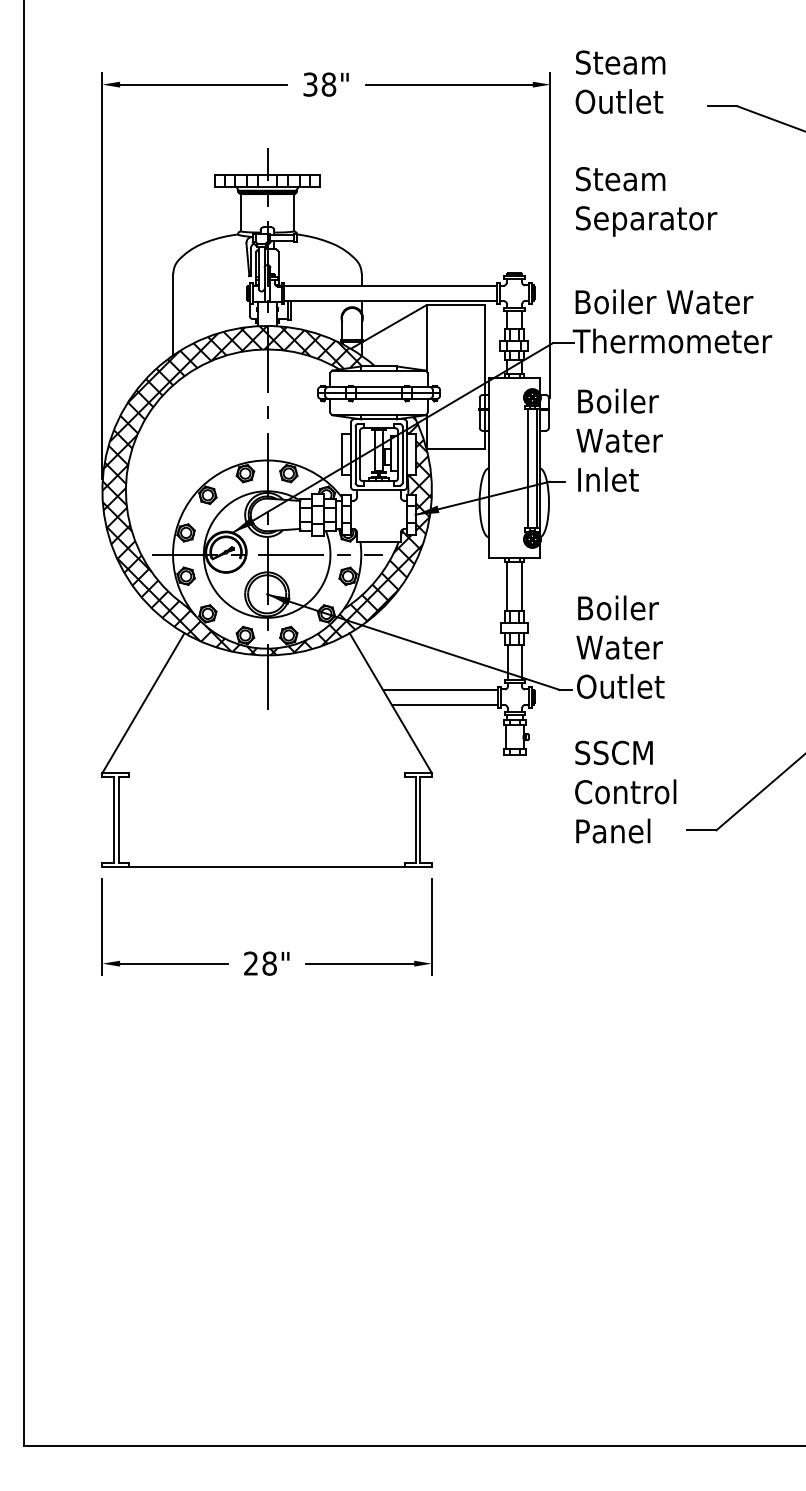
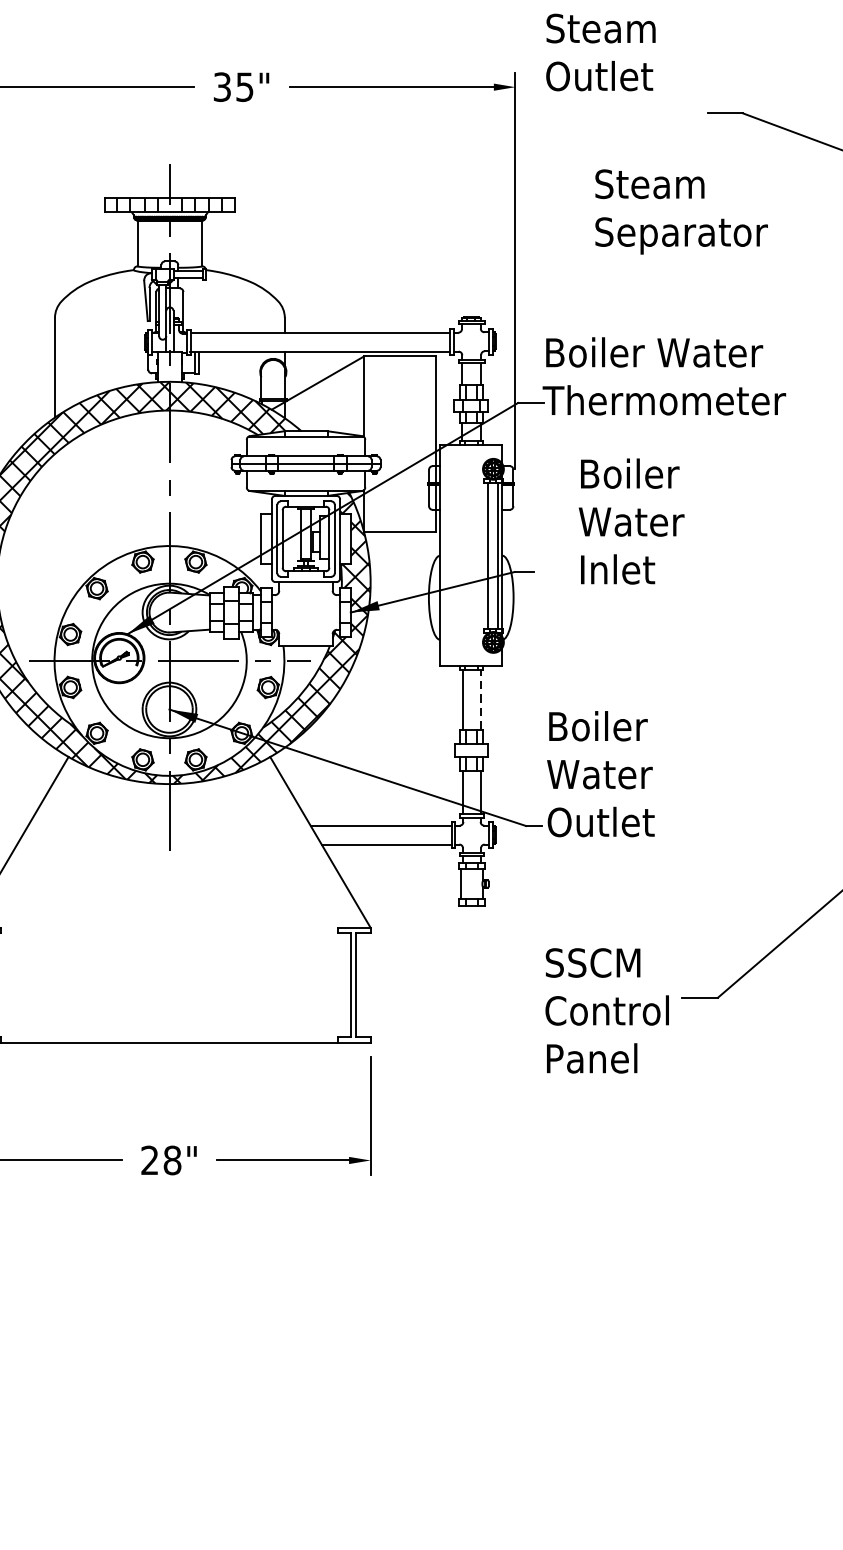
text: (620, 81) -> (600, 51), moved
text: (328, 84) -> (244, 87), 38" -> 35"
text: (646, 201) -> (681, 211), moved
text: (619, 440) -> (631, 521), moved
line: (522, 586) -> (481, 699), solid -> dashed
text: (625, 791) -> (607, 1010), moved

